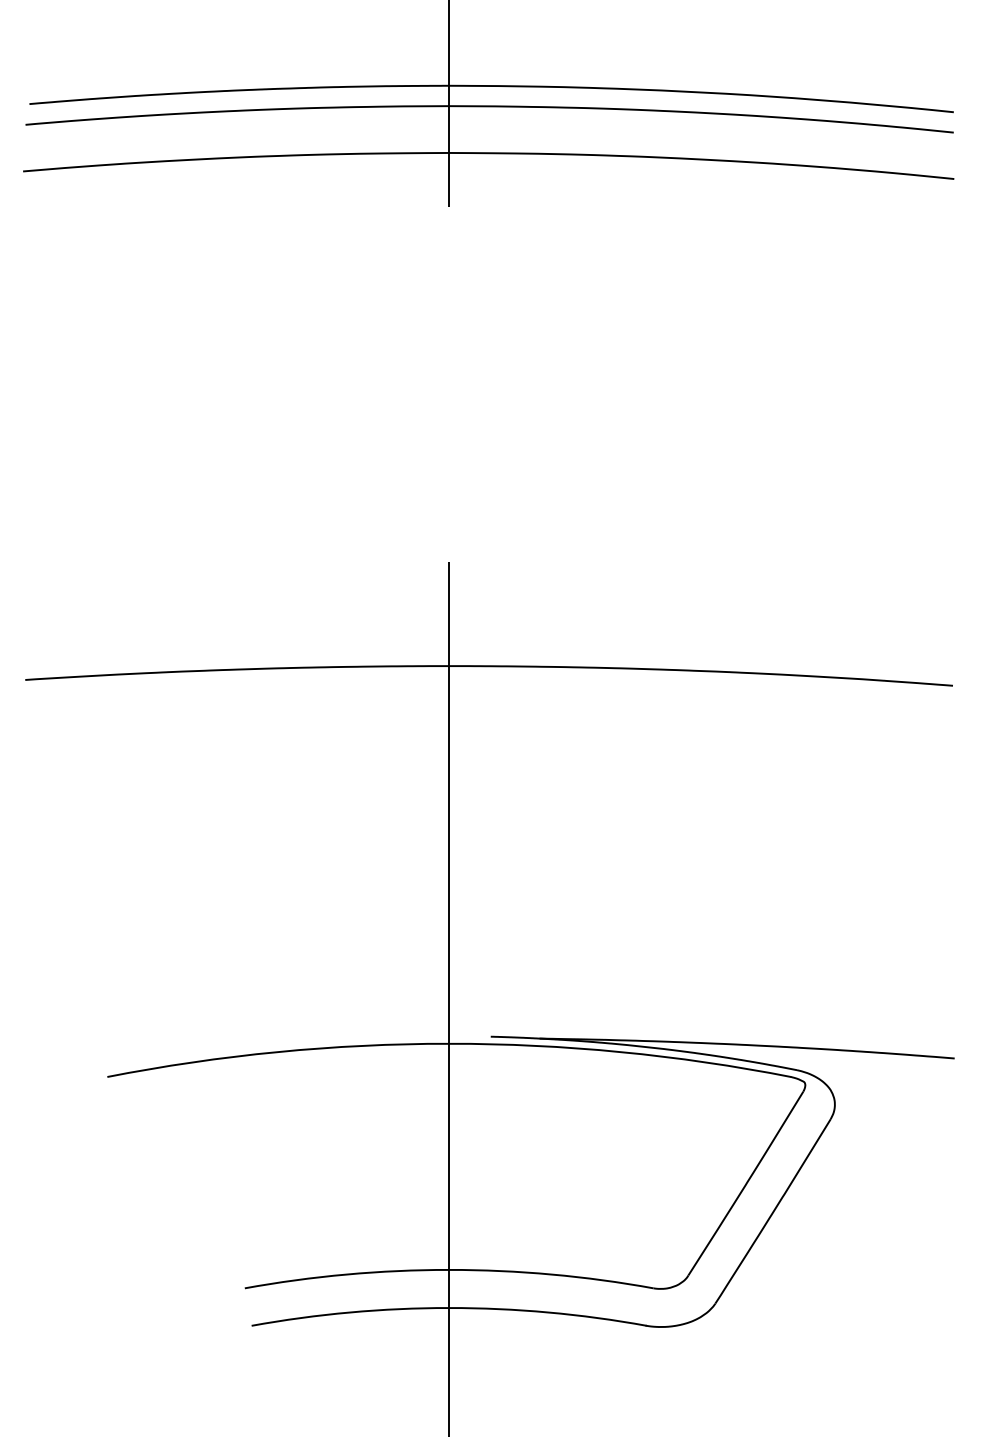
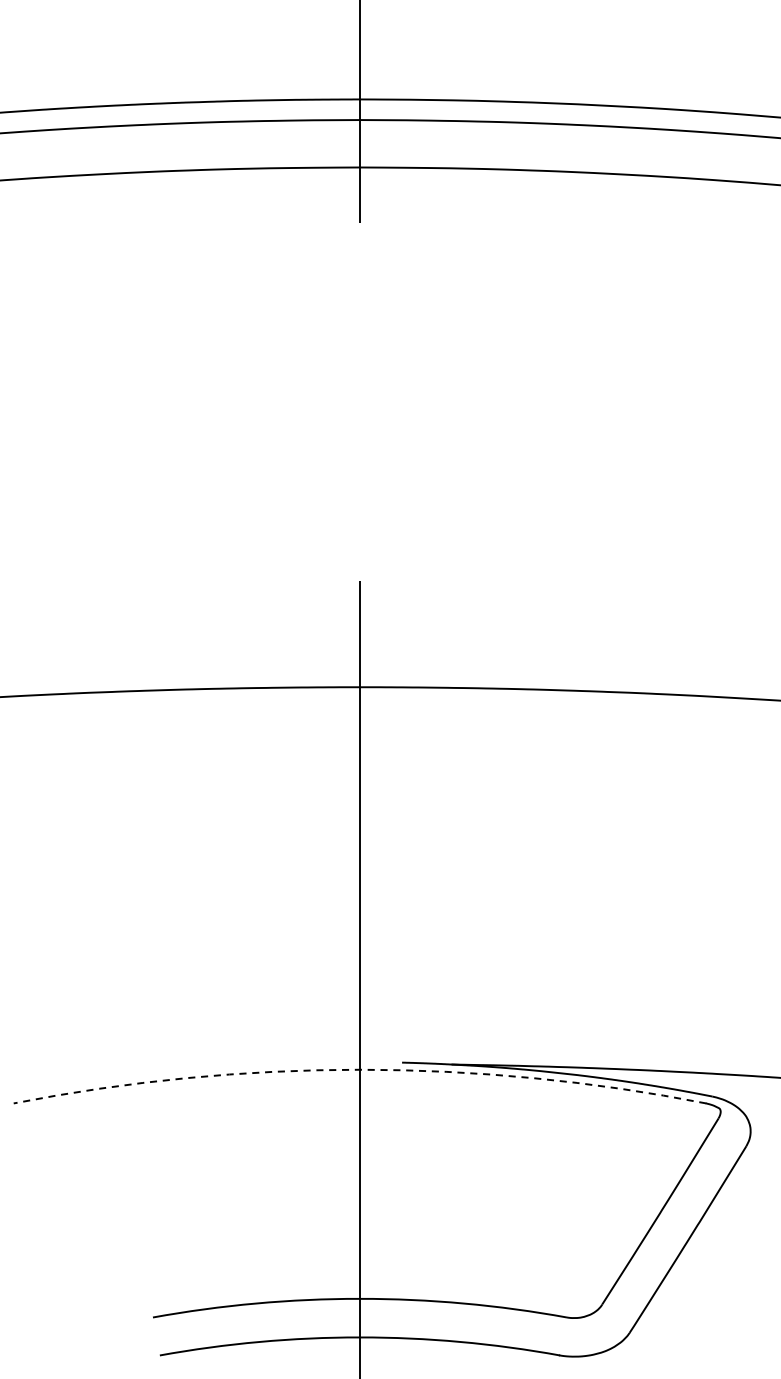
arc: (449, 1043) -> (360, 1069), solid -> dashed

